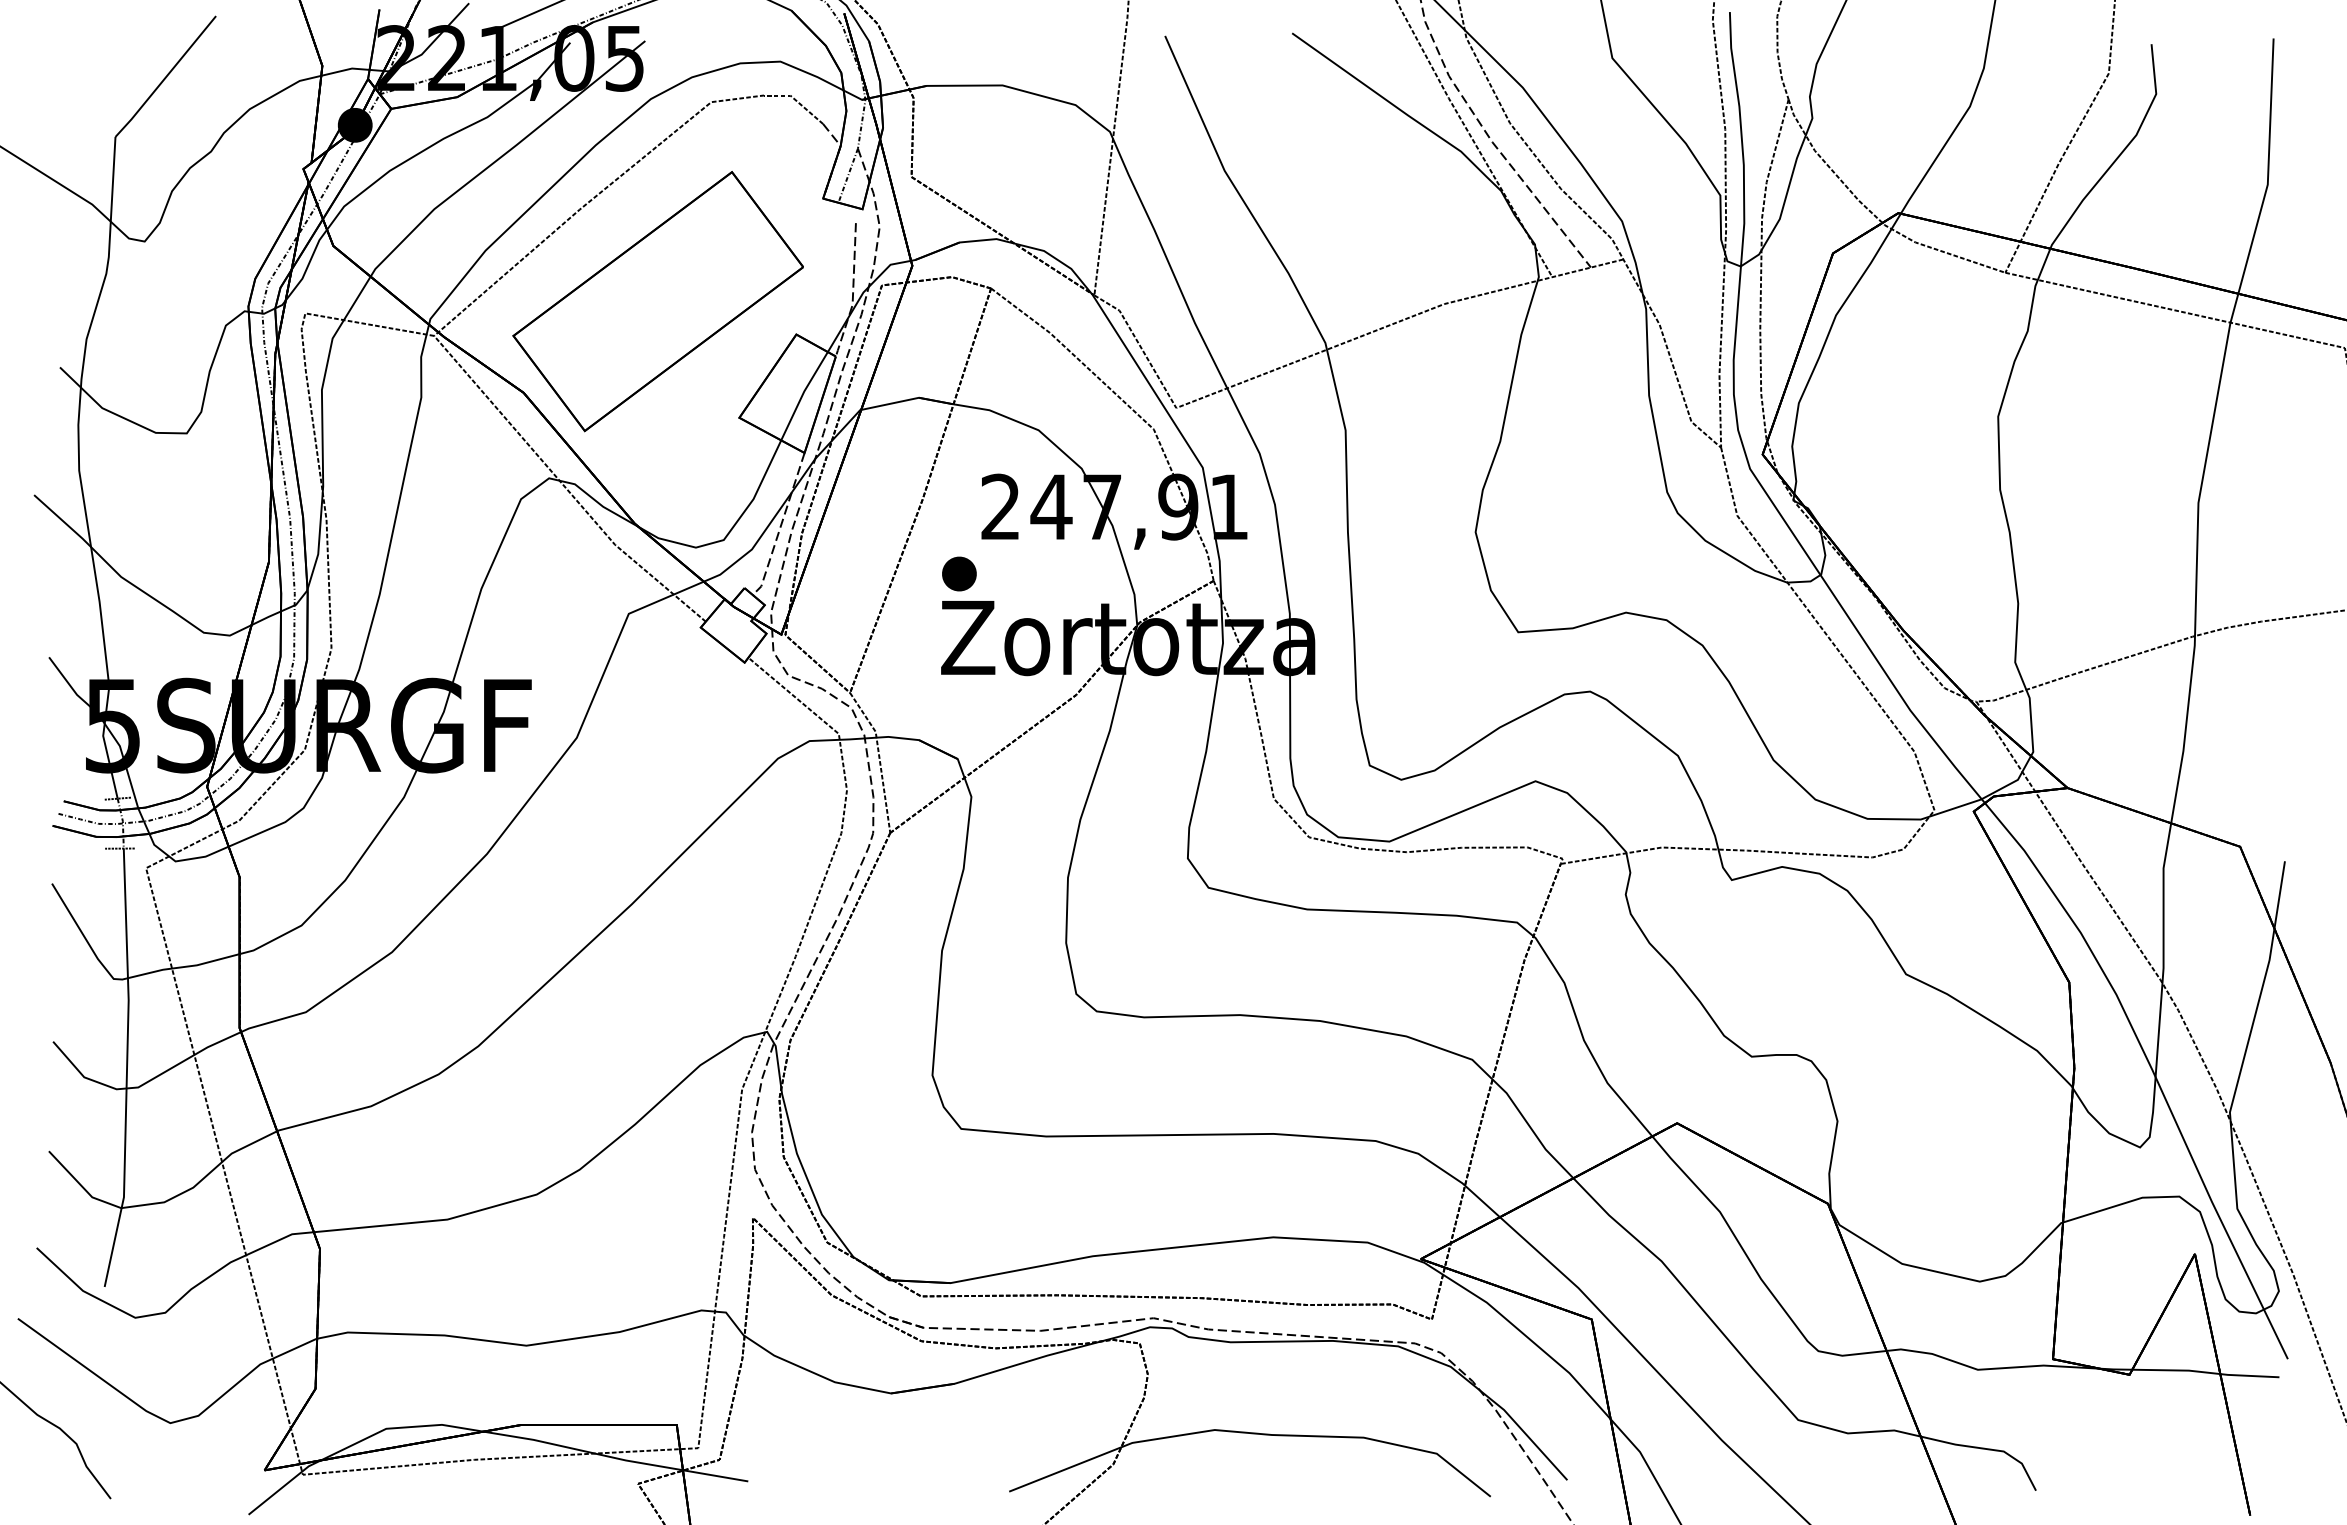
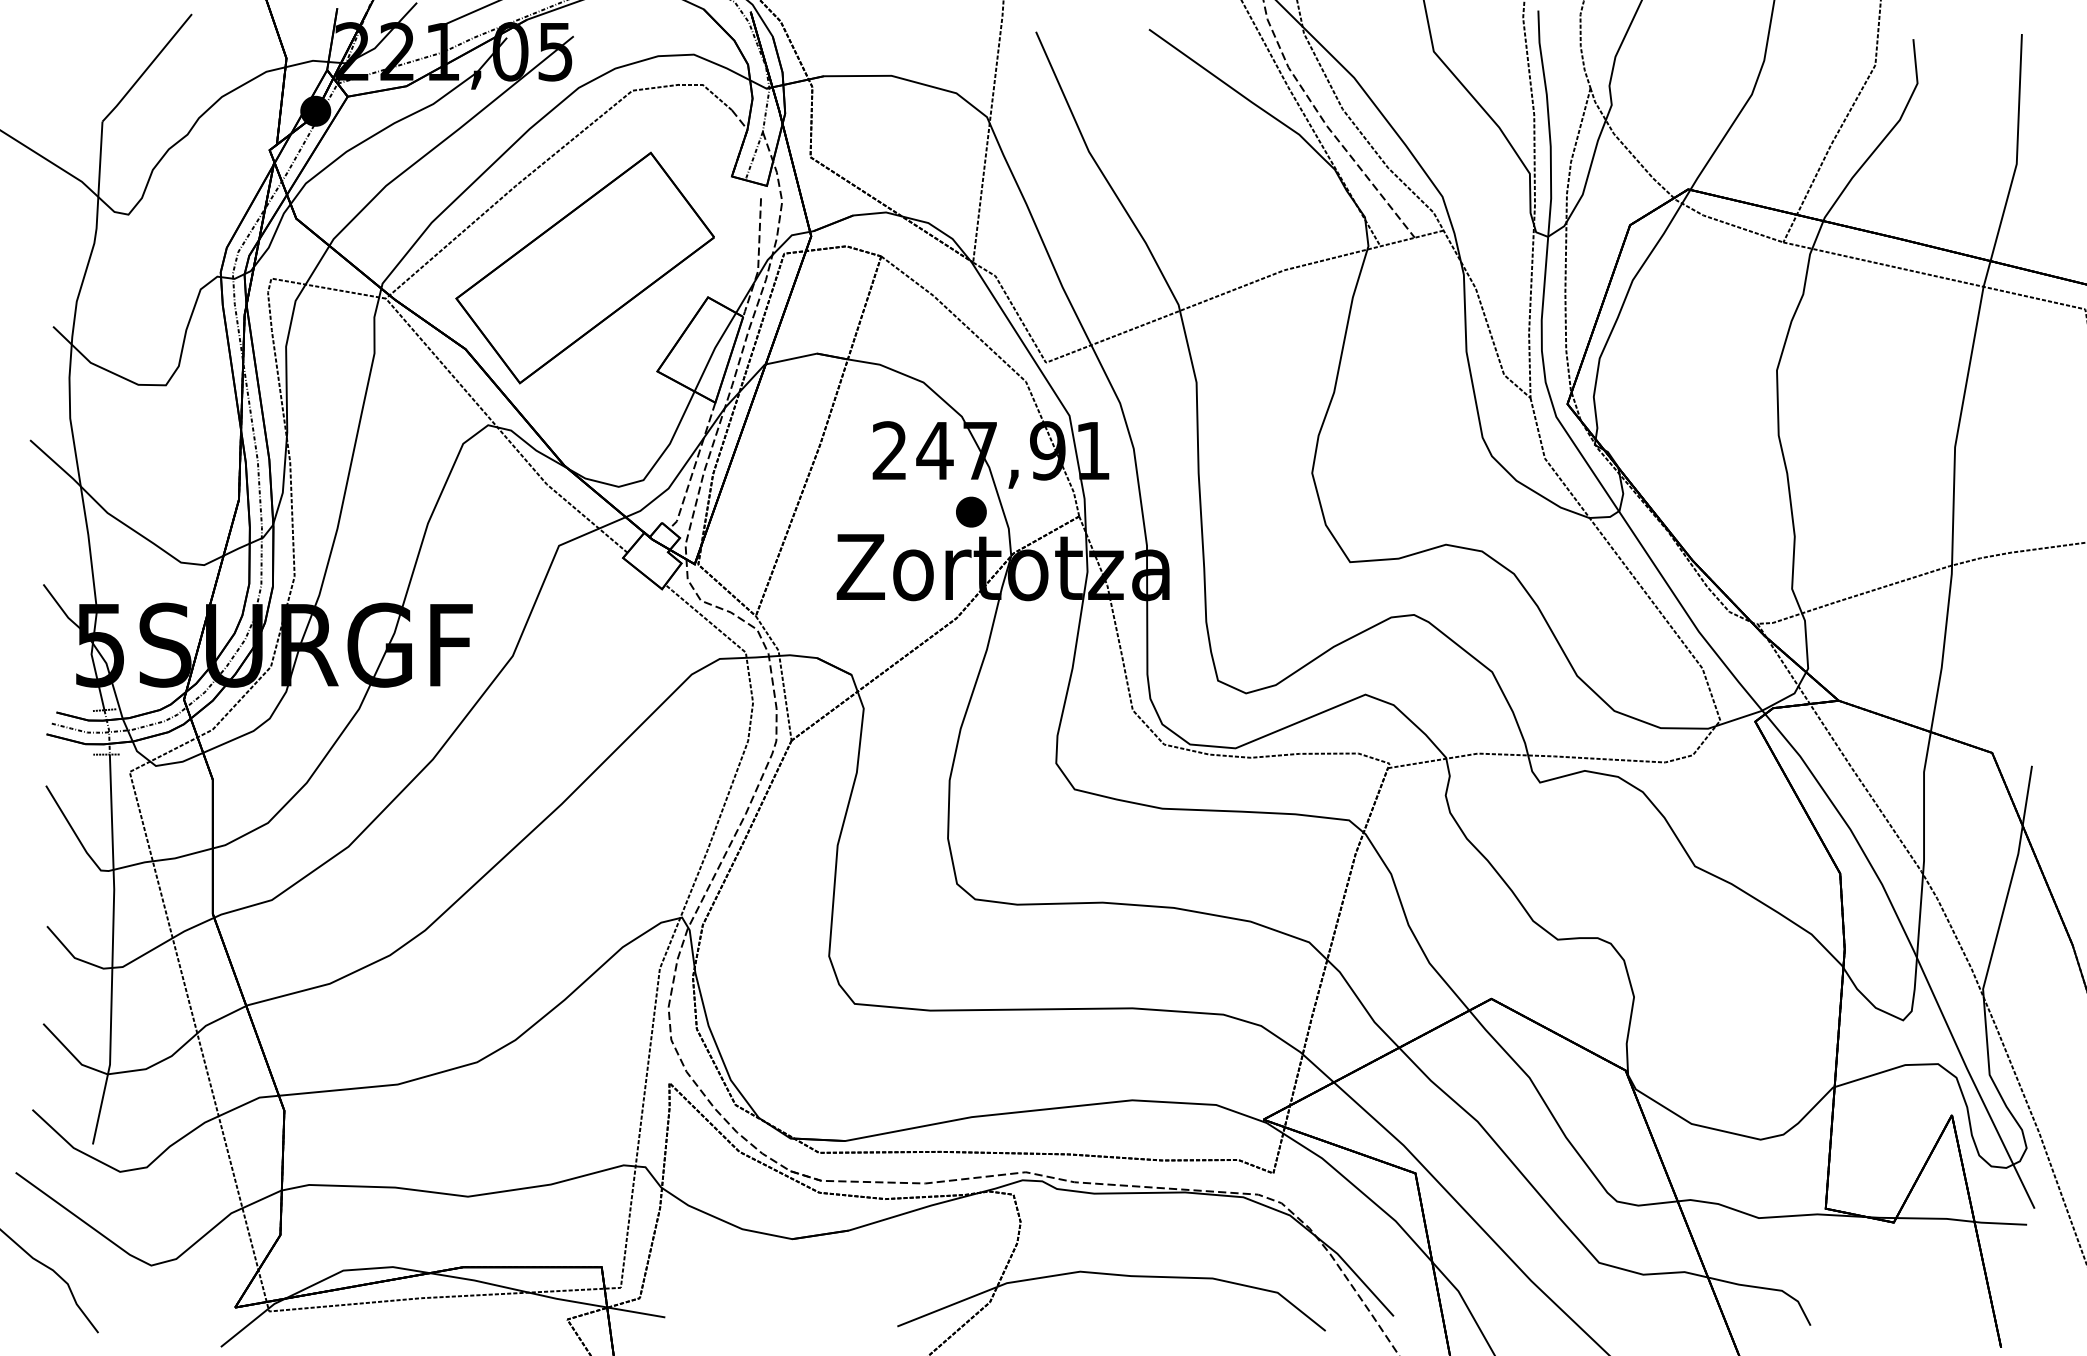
part: (959, 573) -> (971, 511), moved

